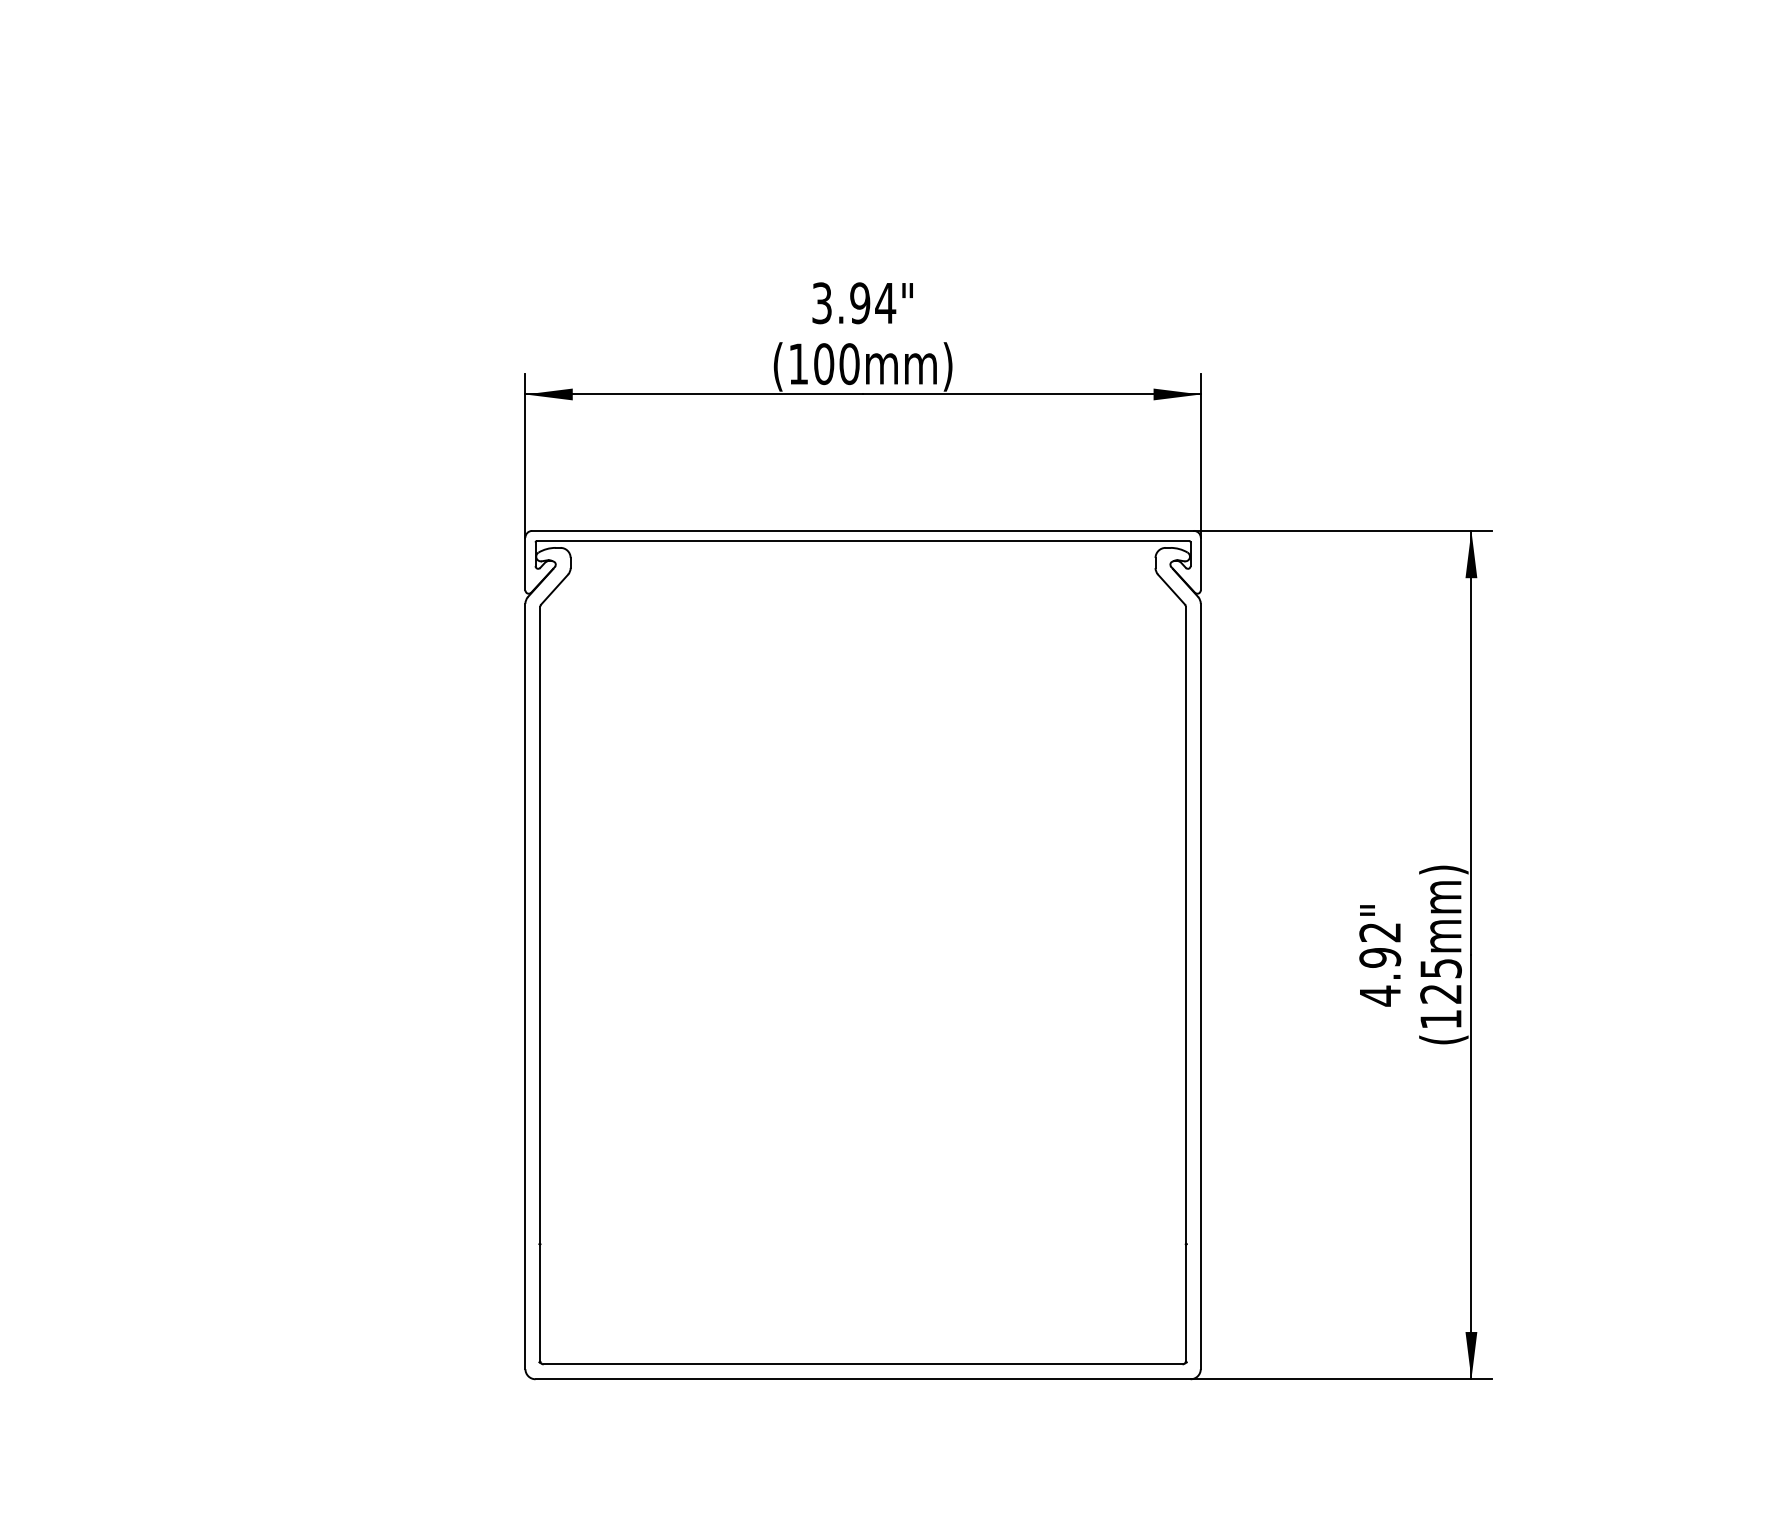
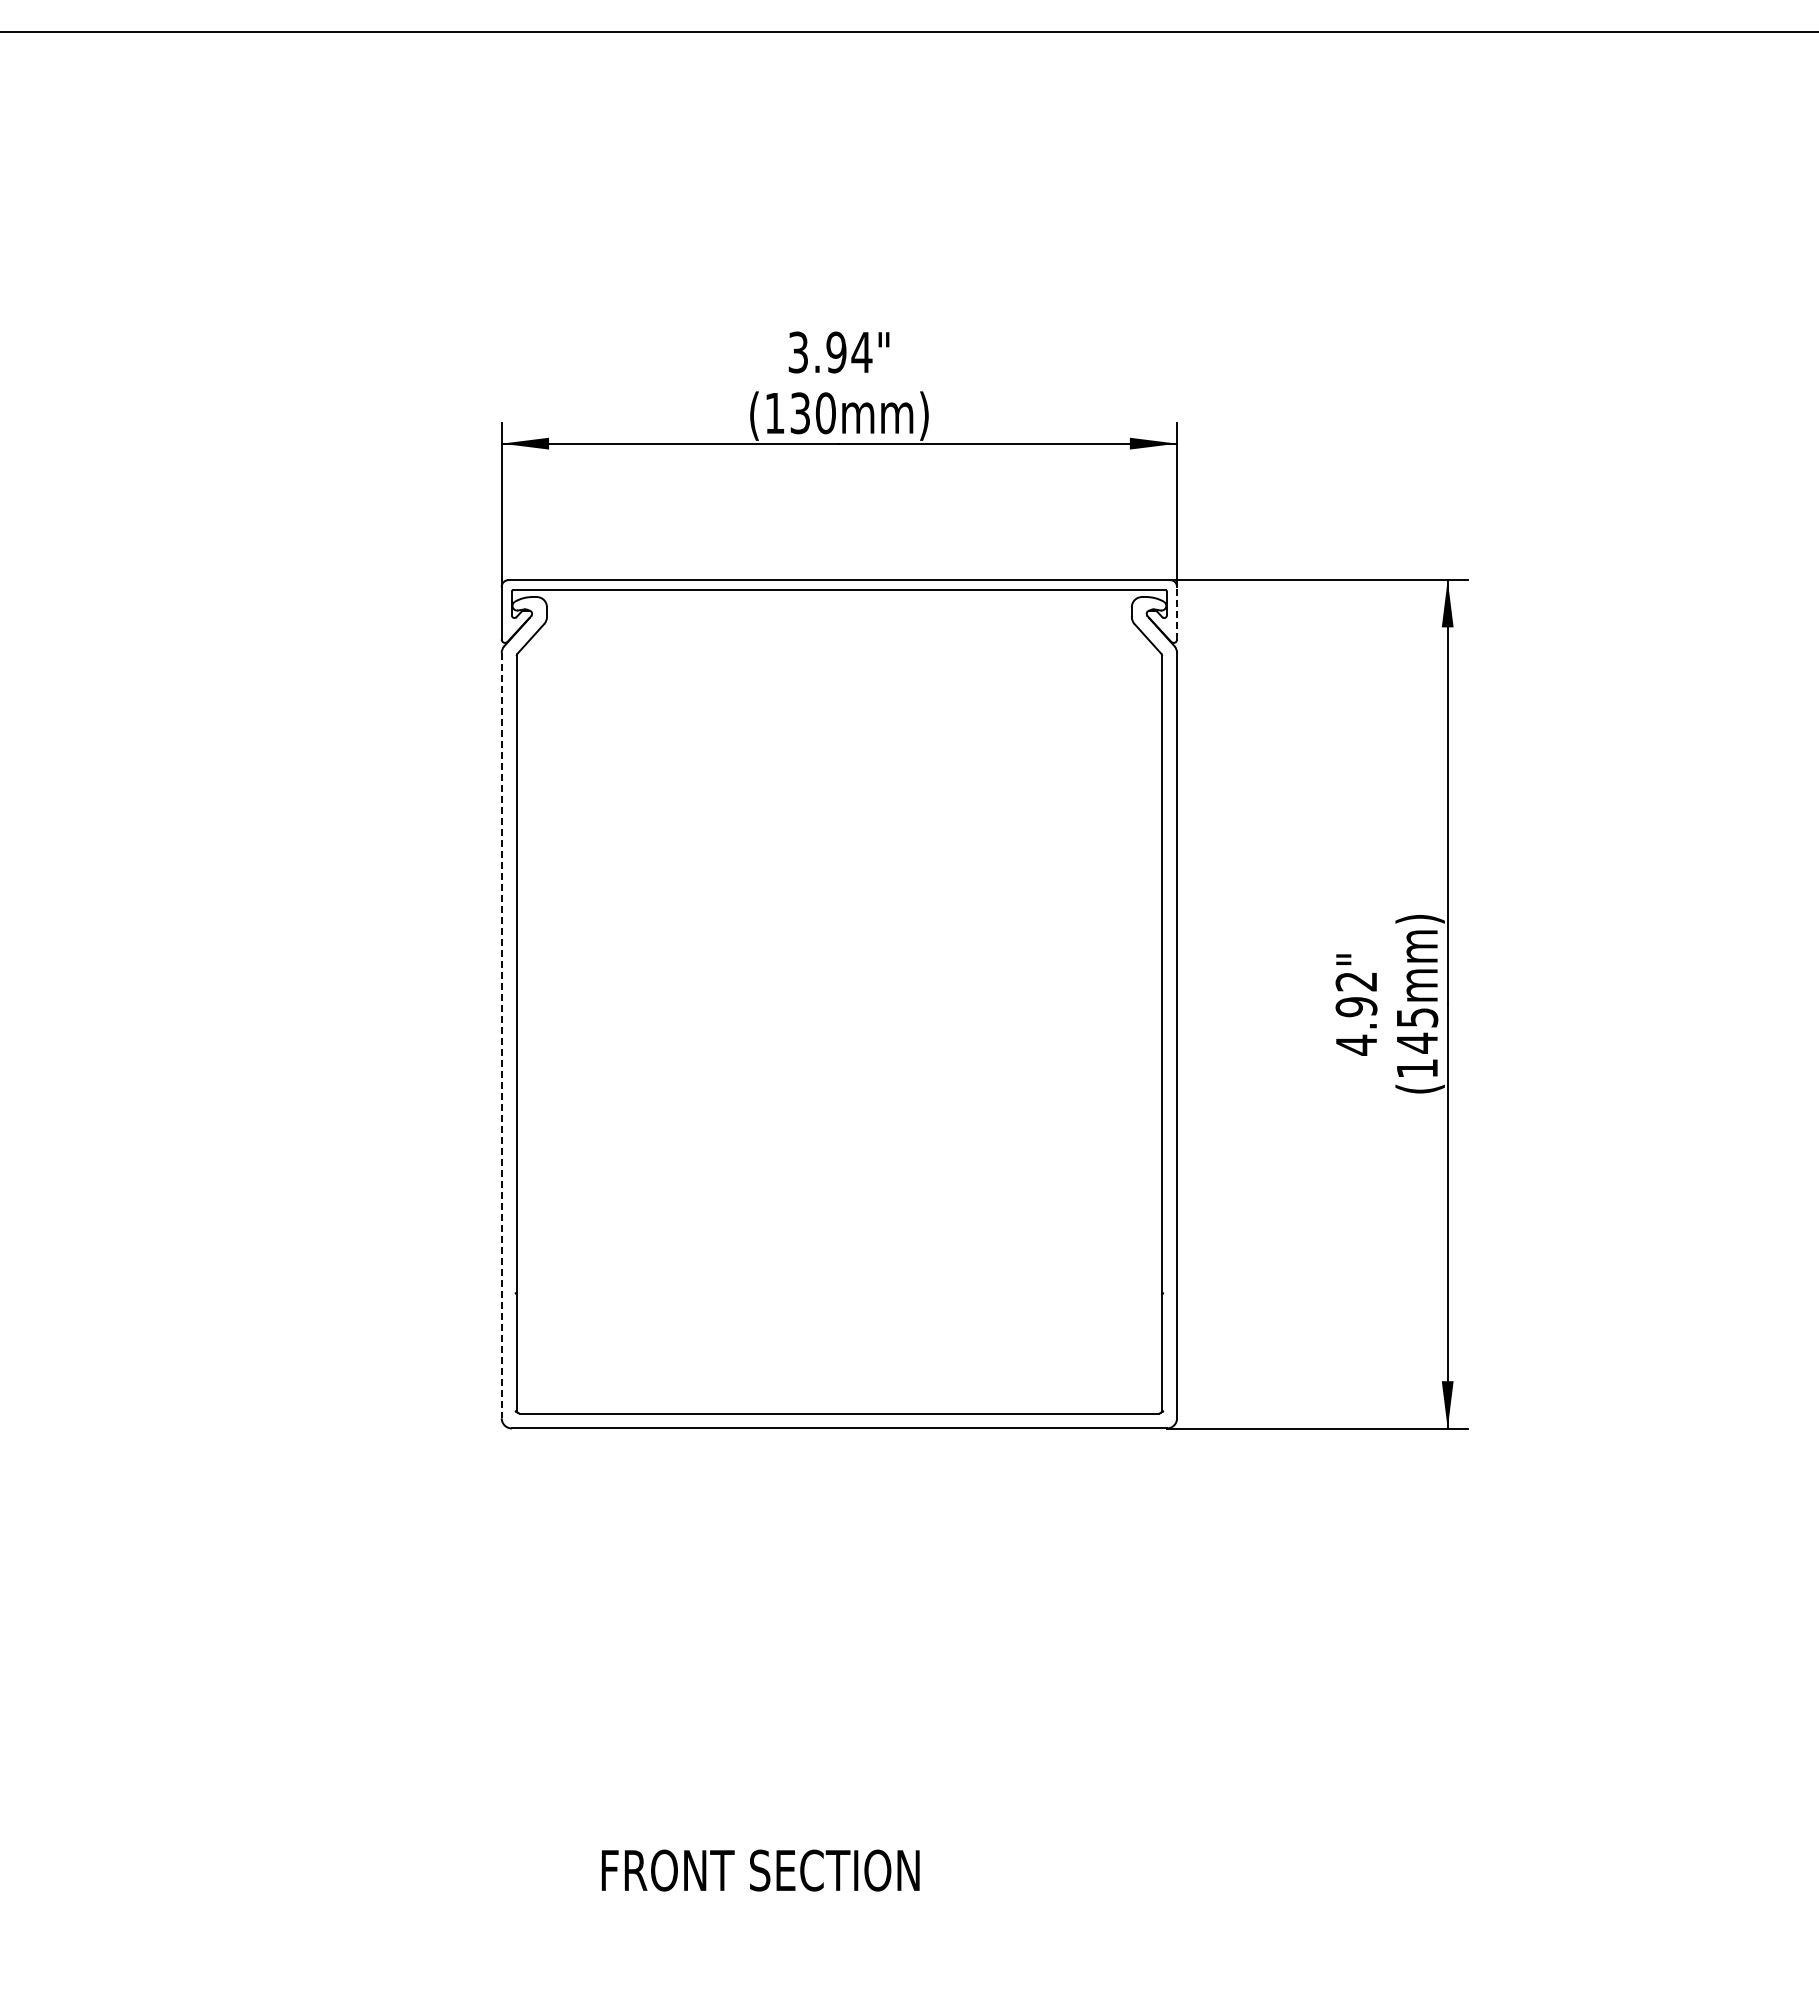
text: (824, 364) -> (800, 413), (100mm) -> (130mm)
line: (1201, 563) -> (1177, 612), solid -> dashed
line: (525, 986) -> (501, 1035), solid -> dashed
text: (1440, 993) -> (1416, 1042), (125mm) -> (145mm)

